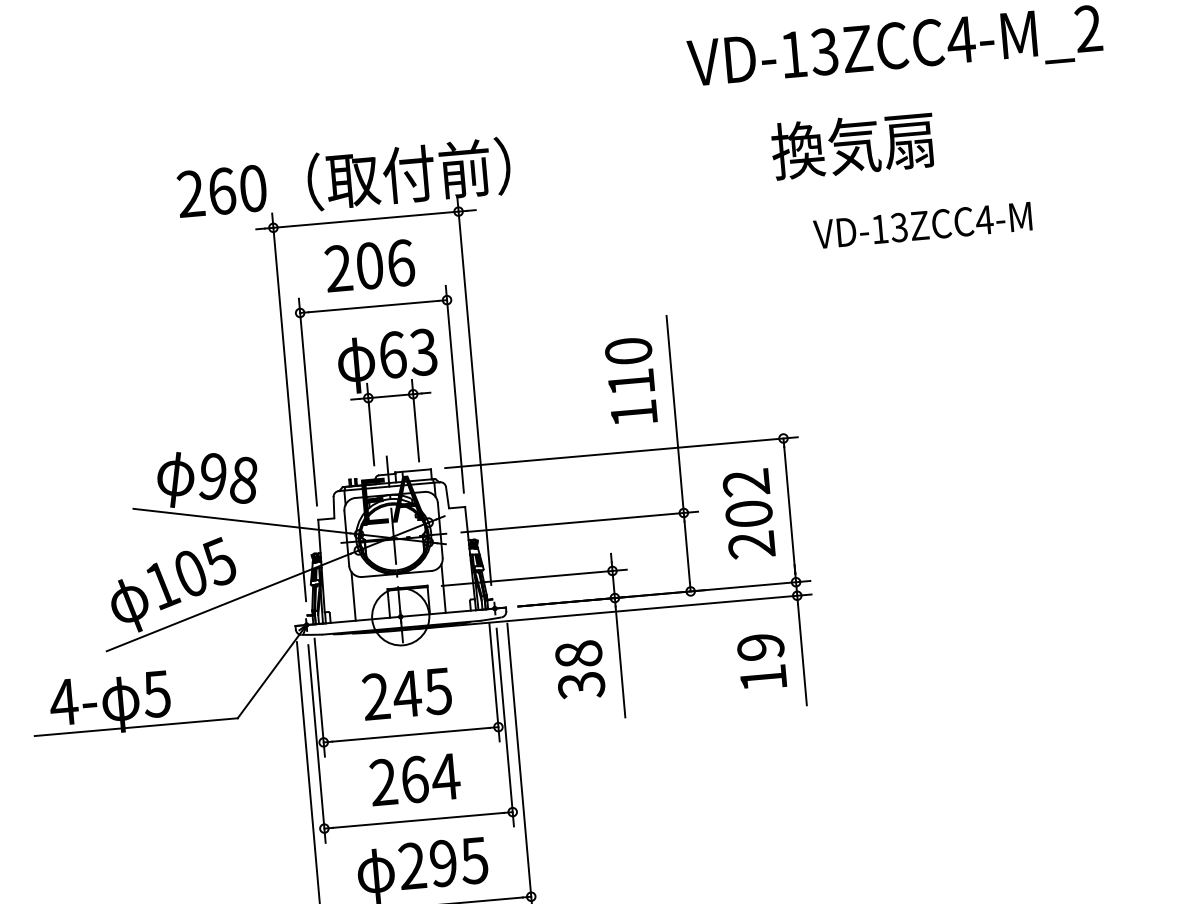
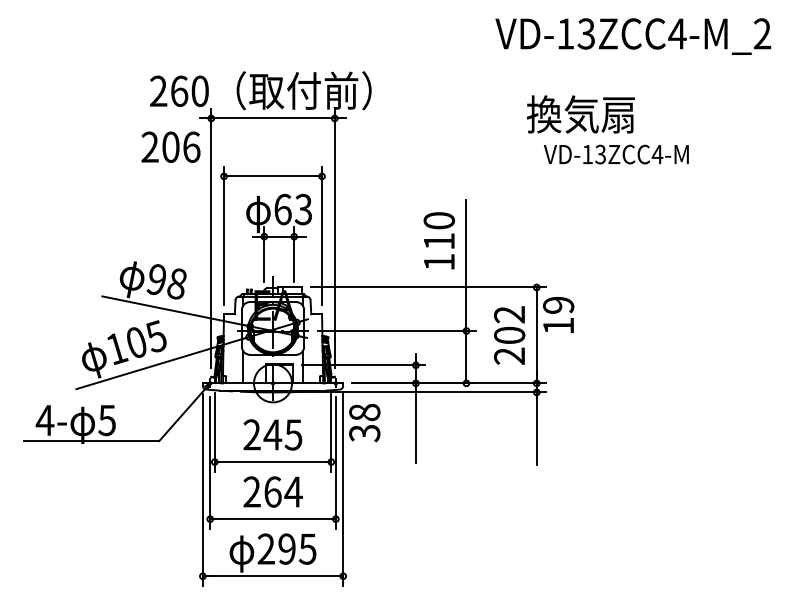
text: (852, 145) -> (580, 114), moved
text: (921, 225) -> (615, 154), moved
text: (369, 264) -> (170, 146), moved
text: (761, 660) -> (558, 314), moved
text: (579, 669) -> (364, 422), moved

